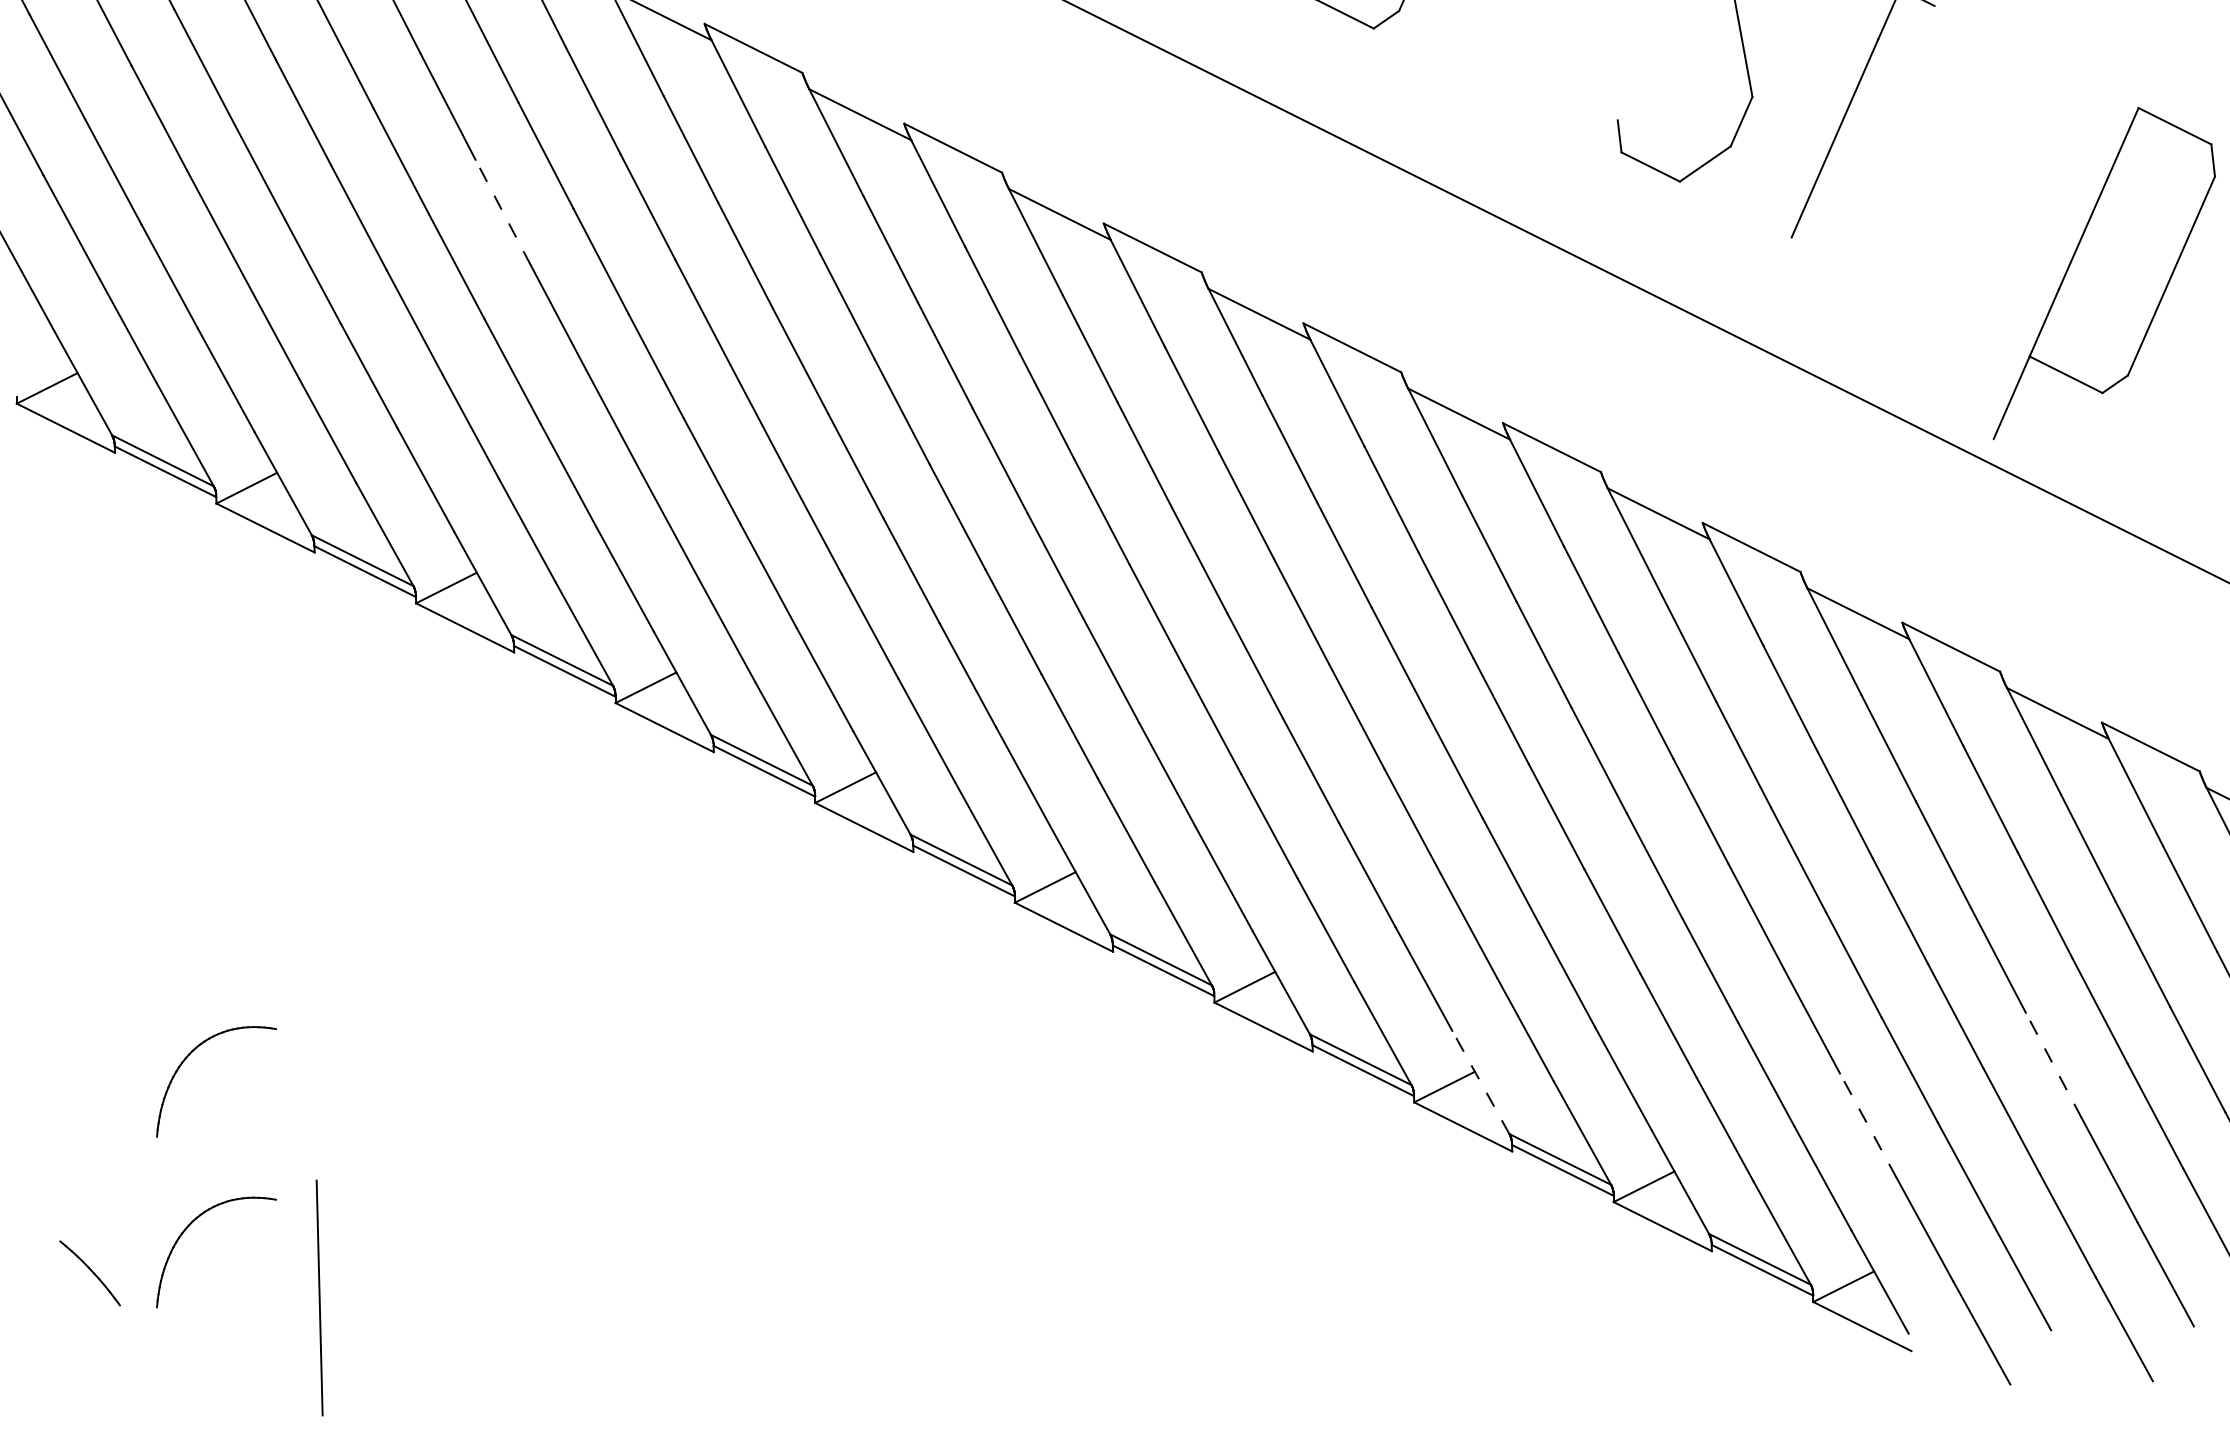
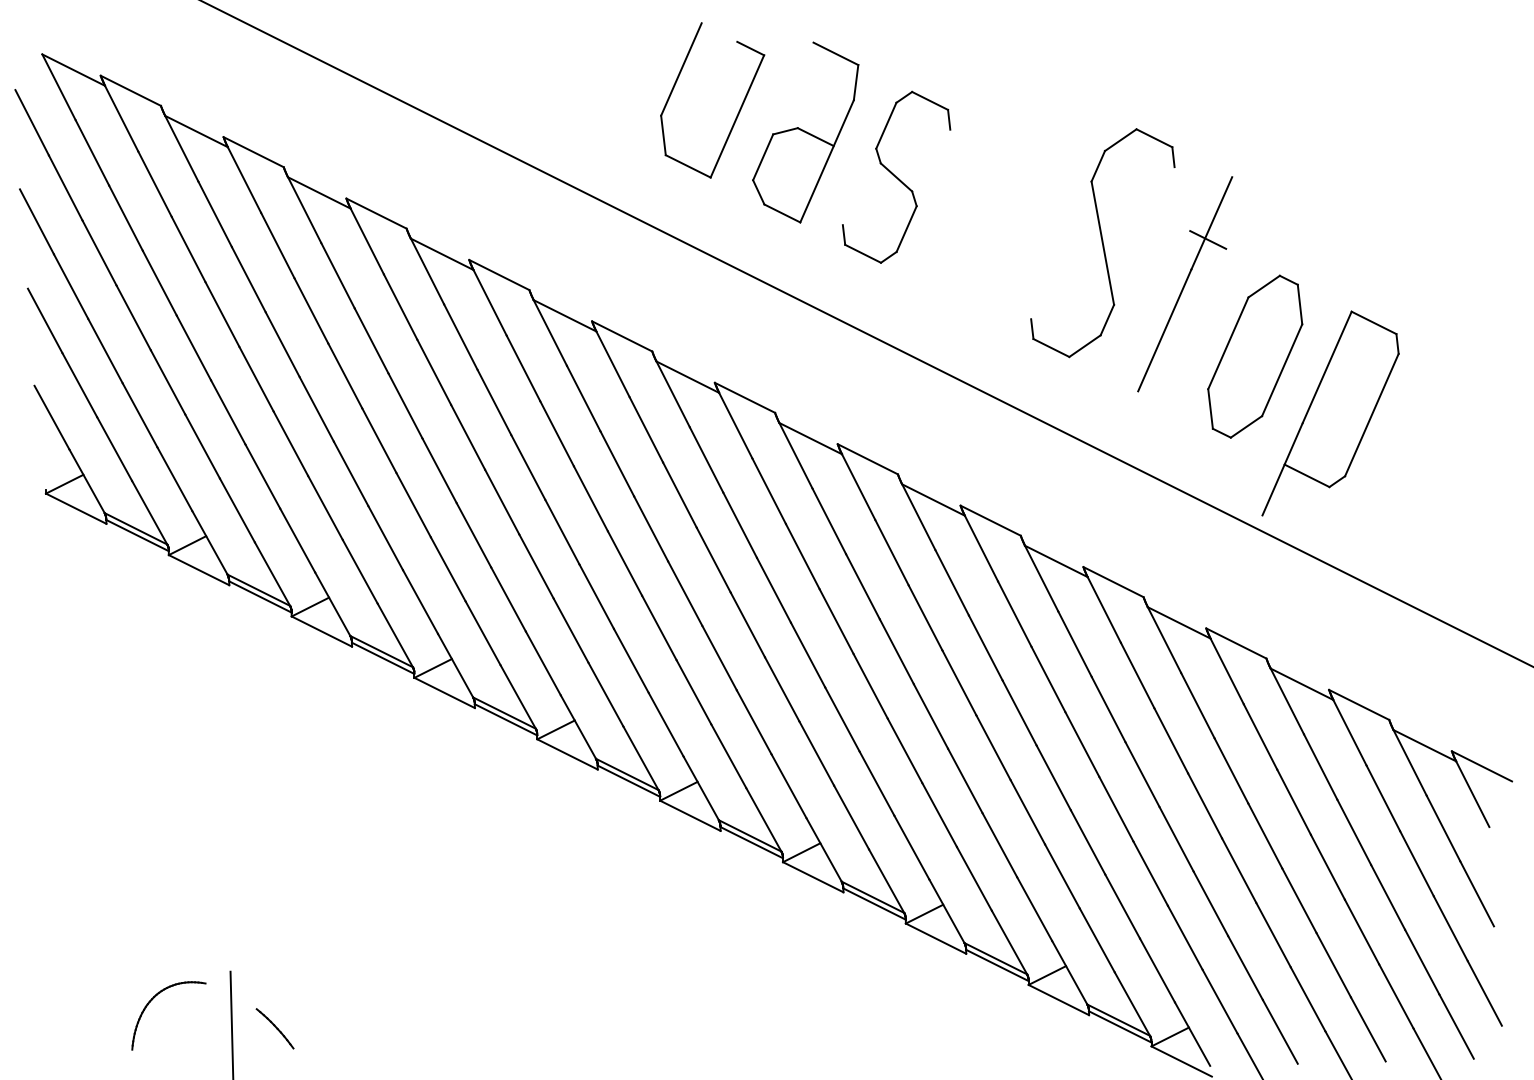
part: (1982, 180) -> (1255, 356), added
line: (503, 211) -> (345, 375), dashed -> solid
part: (191, 1055) -> (153, 894), removed
line: (2053, 1064) -> (1299, 900), dashed -> solid
line: (1480, 1081) -> (946, 910), dashed -> solid
line: (1868, 1125) -> (1185, 937), dashed -> solid
part: (89, 1272) -> (274, 1028), moved

